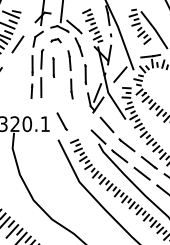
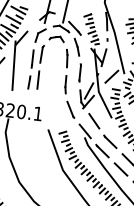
part: (55, 40) -> (56, 38), size x1.67
line: (53, 67) -> (51, 63), removed
line: (12, 74) -> (13, 65), added
line: (61, 121) -> (70, 109), moved

